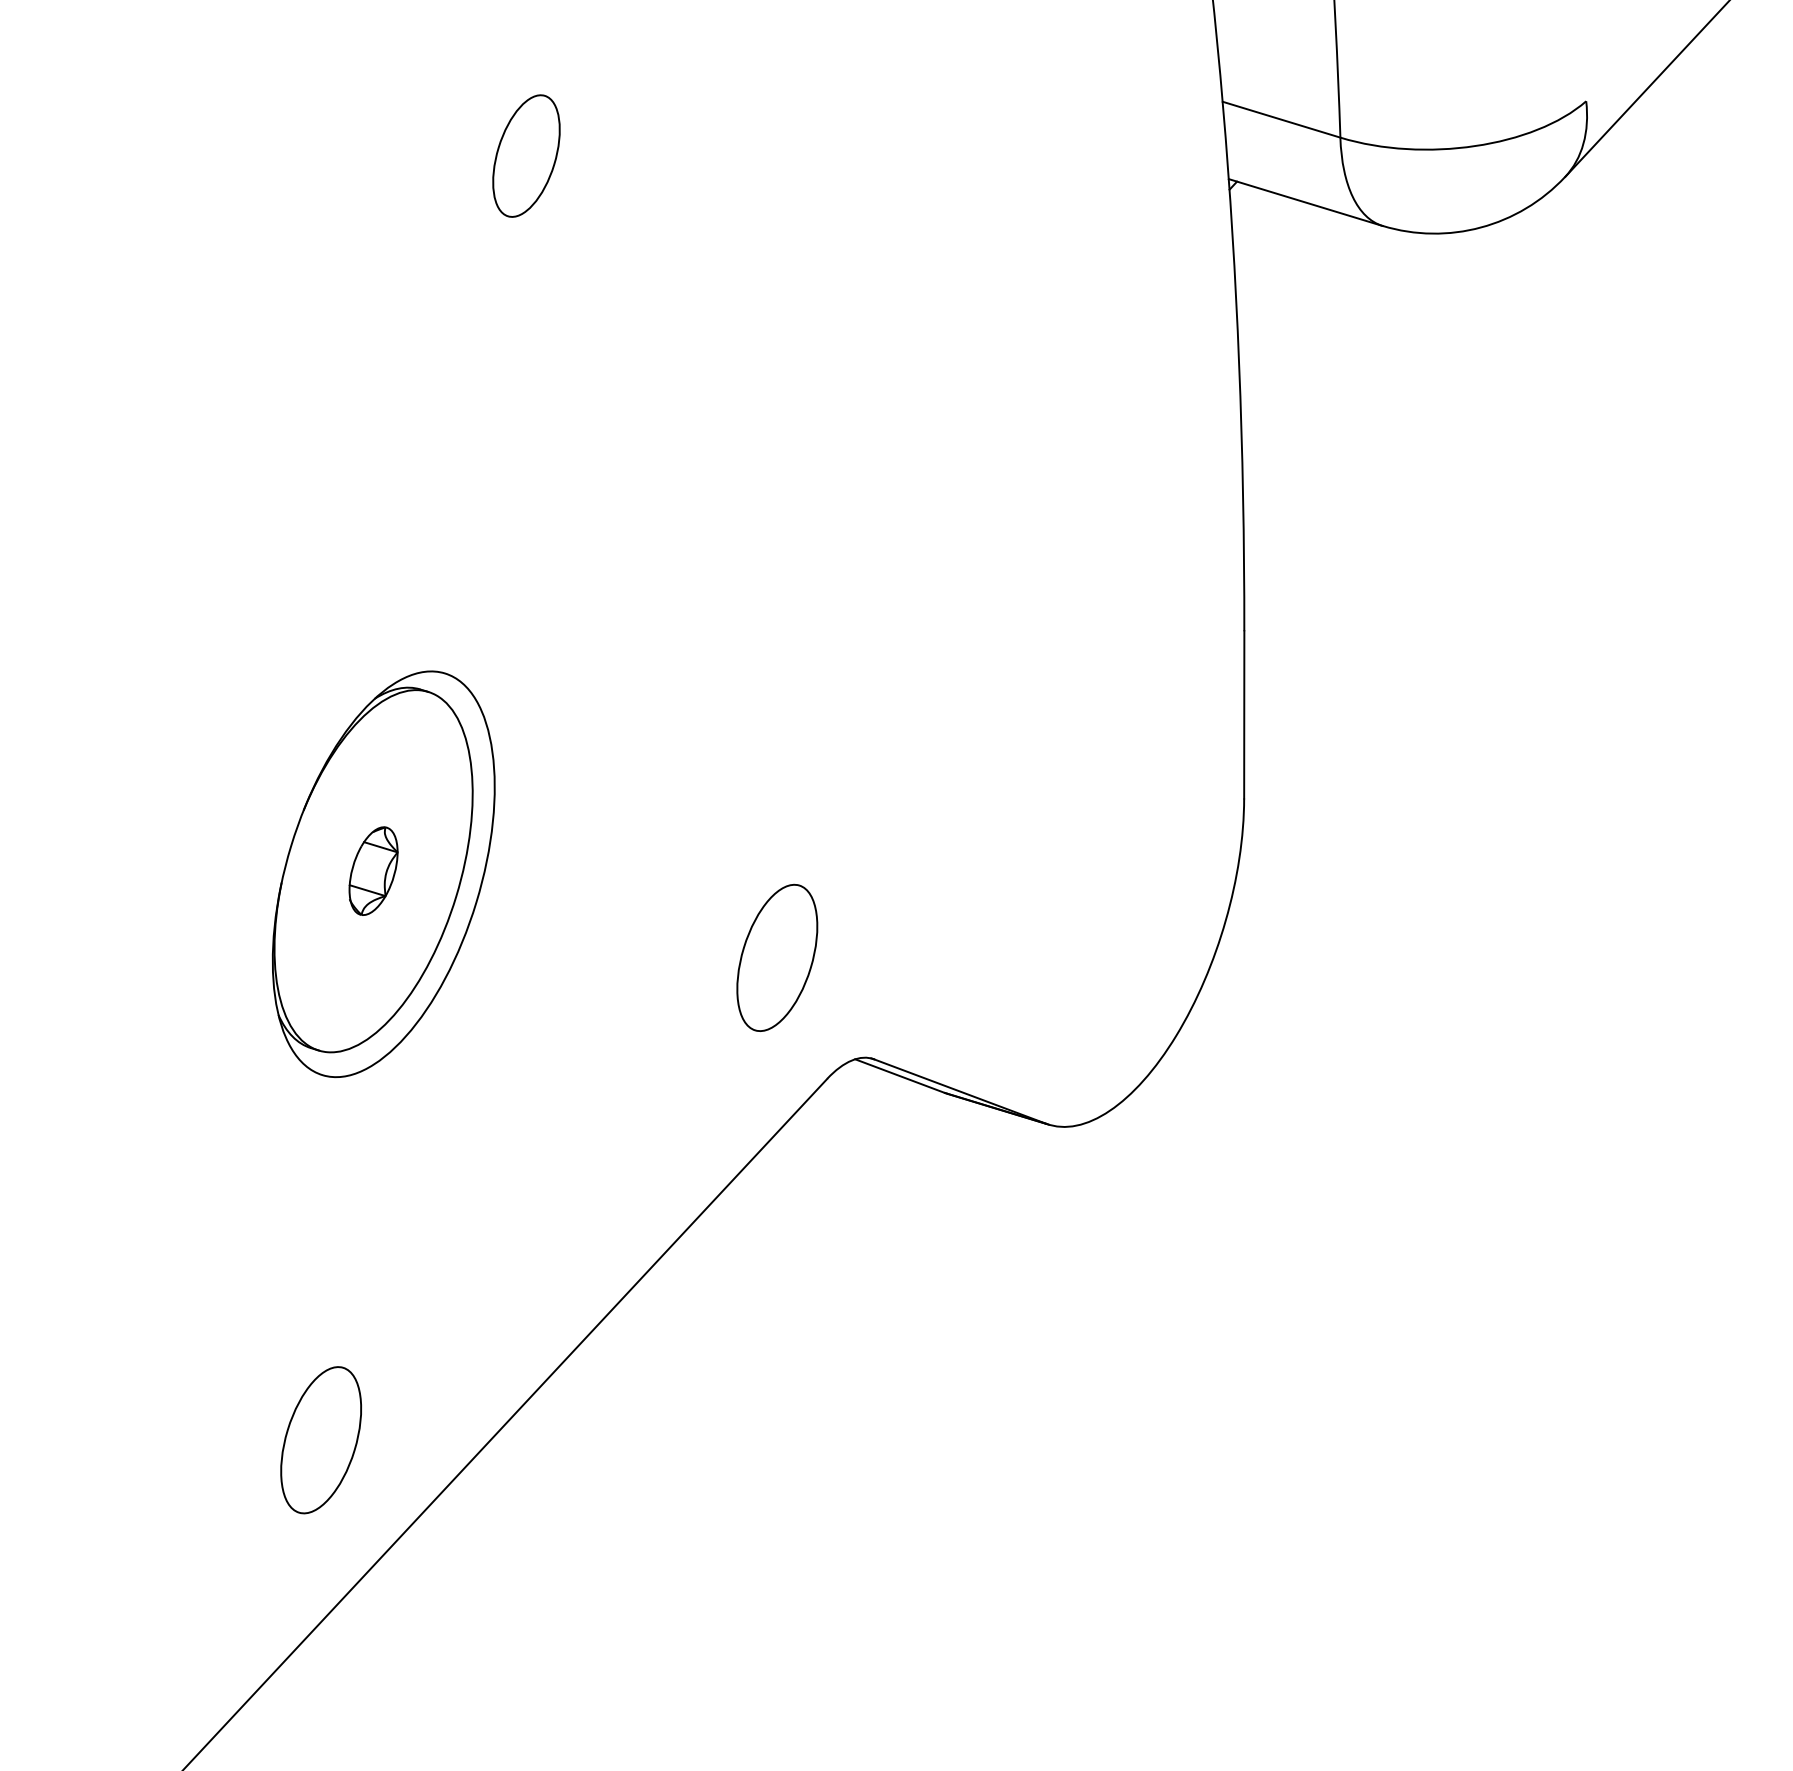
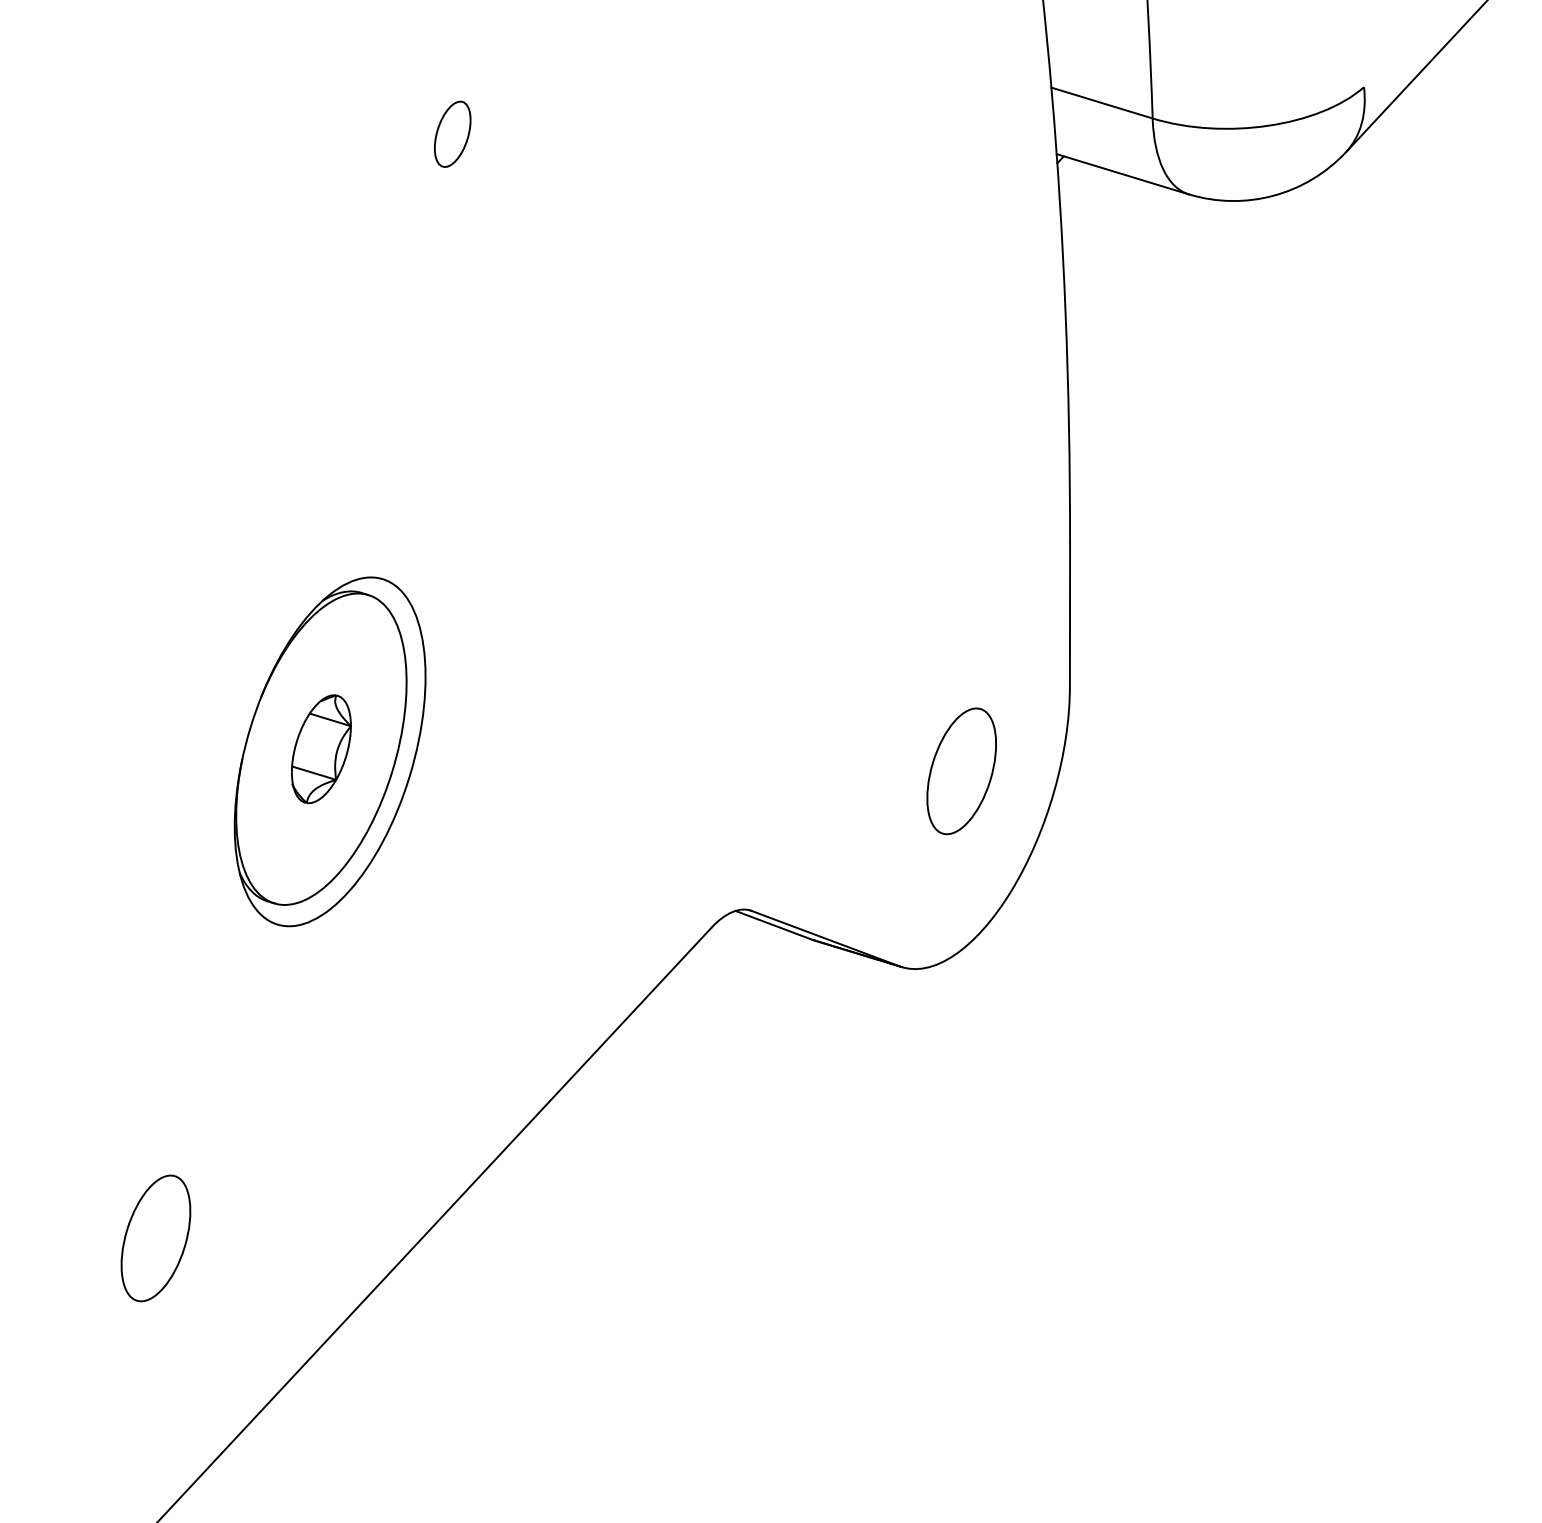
part: (525, 155) -> (452, 133), size x0.62
part: (373, 870) -> (321, 748), size x1.43
part: (777, 957) -> (961, 770), moved
part: (320, 1440) -> (155, 1238), moved

